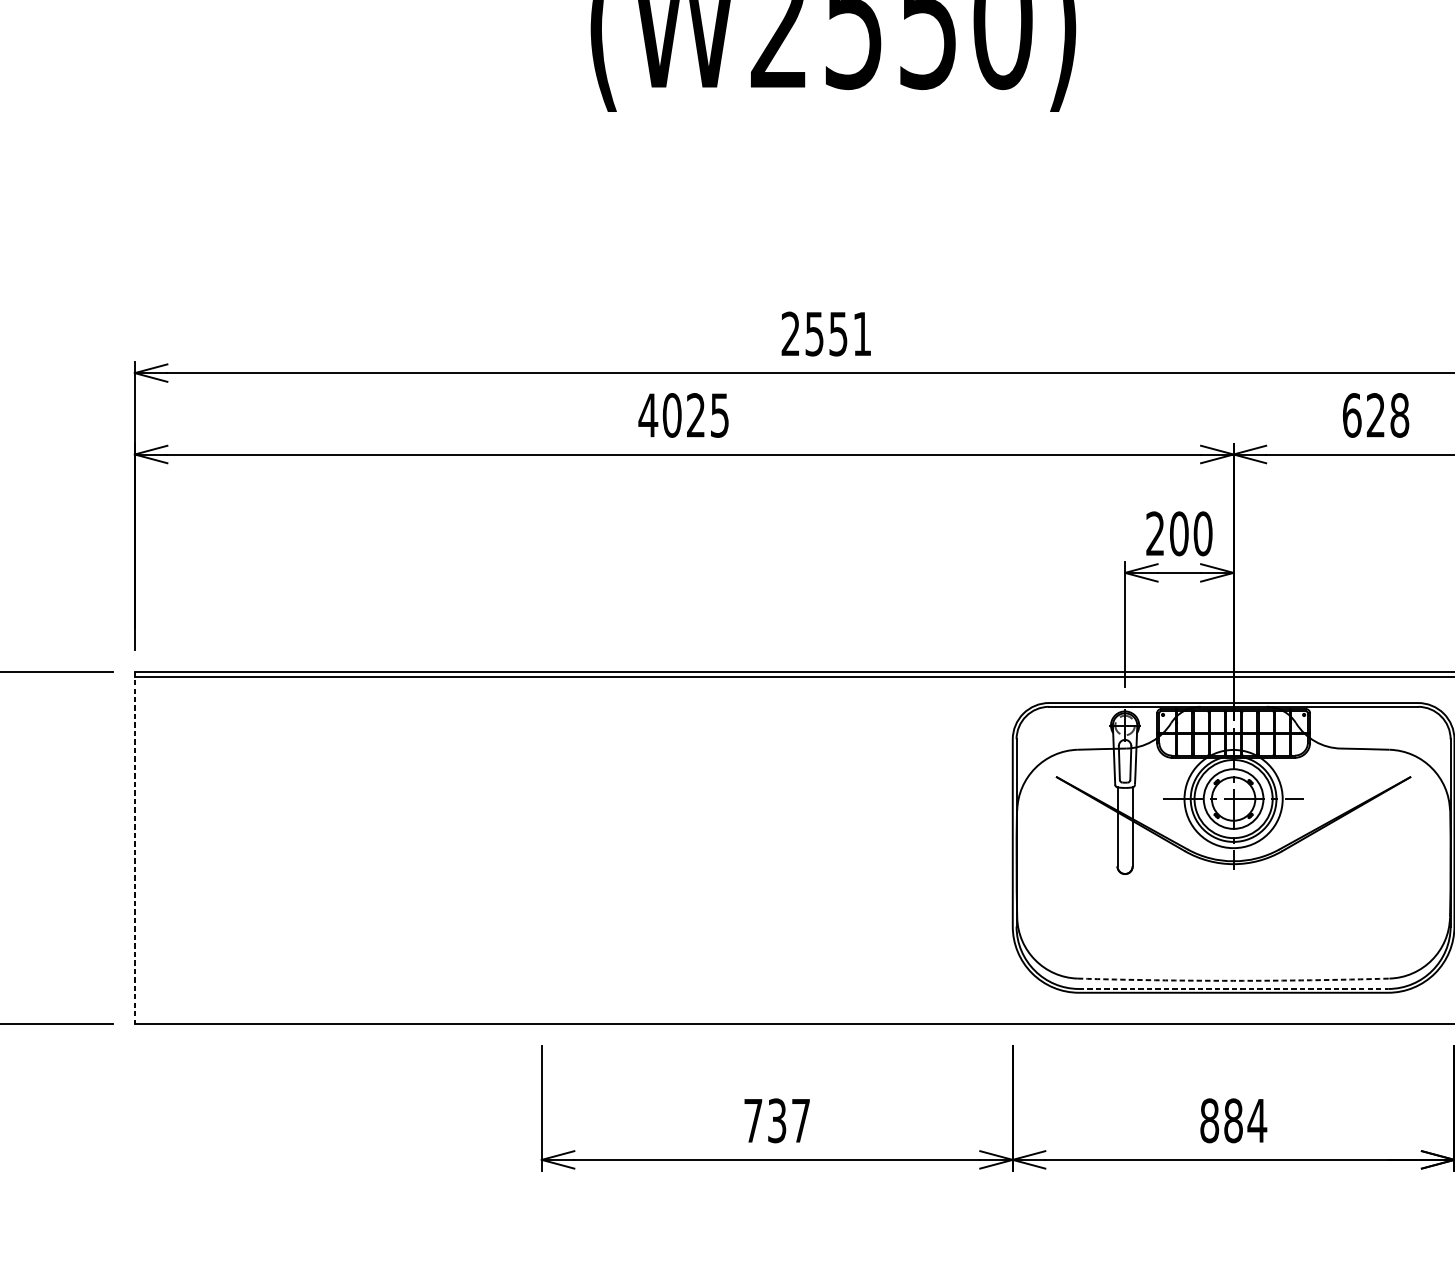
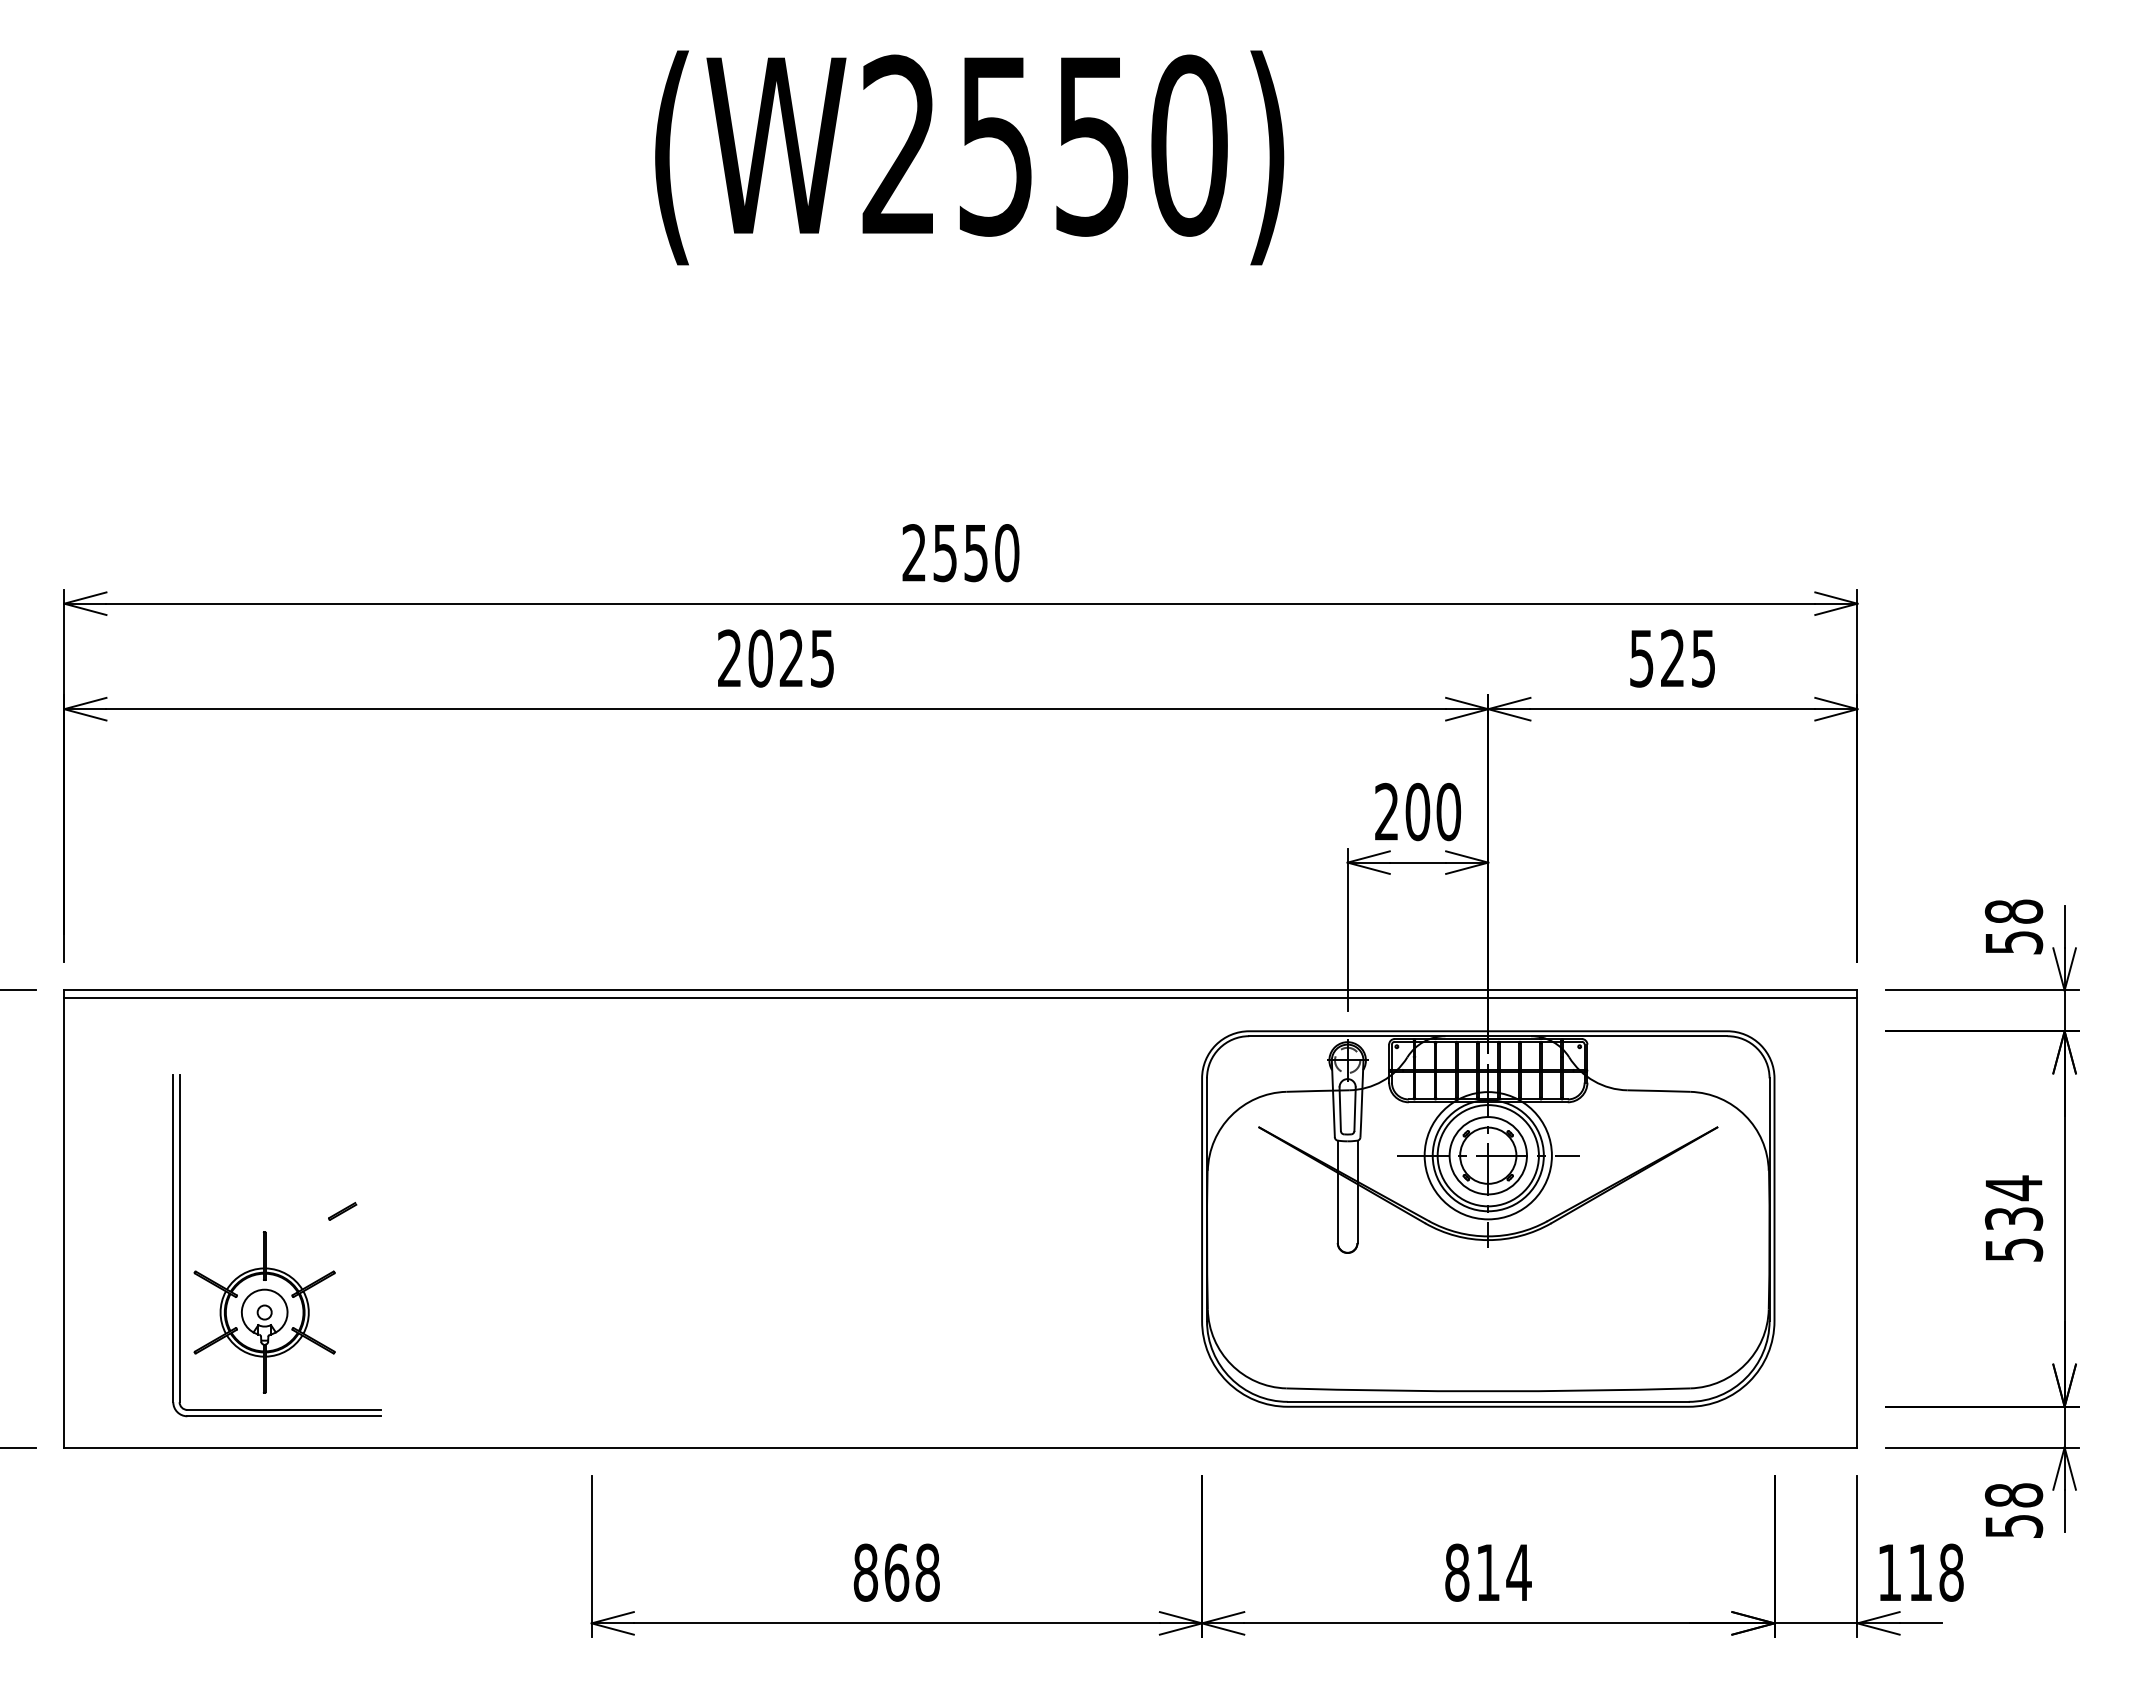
text: (862, 334) -> (1007, 553), 2551 -> 2550
text: (648, 414) -> (729, 657), 4025 -> 2025
text: (1375, 415) -> (1672, 658), 628 -> 525
line: (135, 848) -> (64, 1219), dashed -> solid
part: (290, 868) -> (266, 1245), added
arc: (1233, 980) -> (1488, 1391), dashed -> solid
line: (1233, 988) -> (1488, 1401), dashed -> solid
text: (776, 1120) -> (896, 1572), 737 -> 868
text: (1233, 1120) -> (1488, 1572), 884 -> 814

